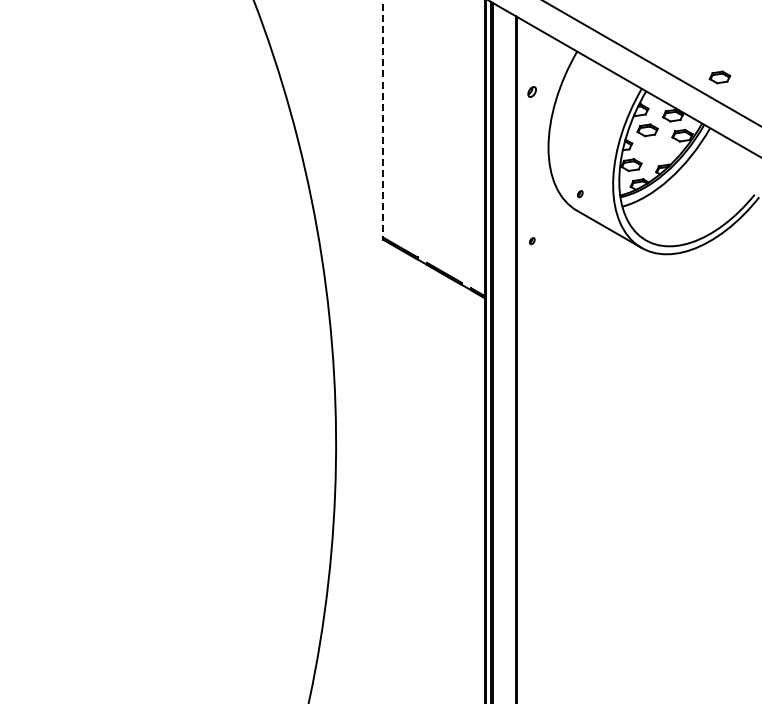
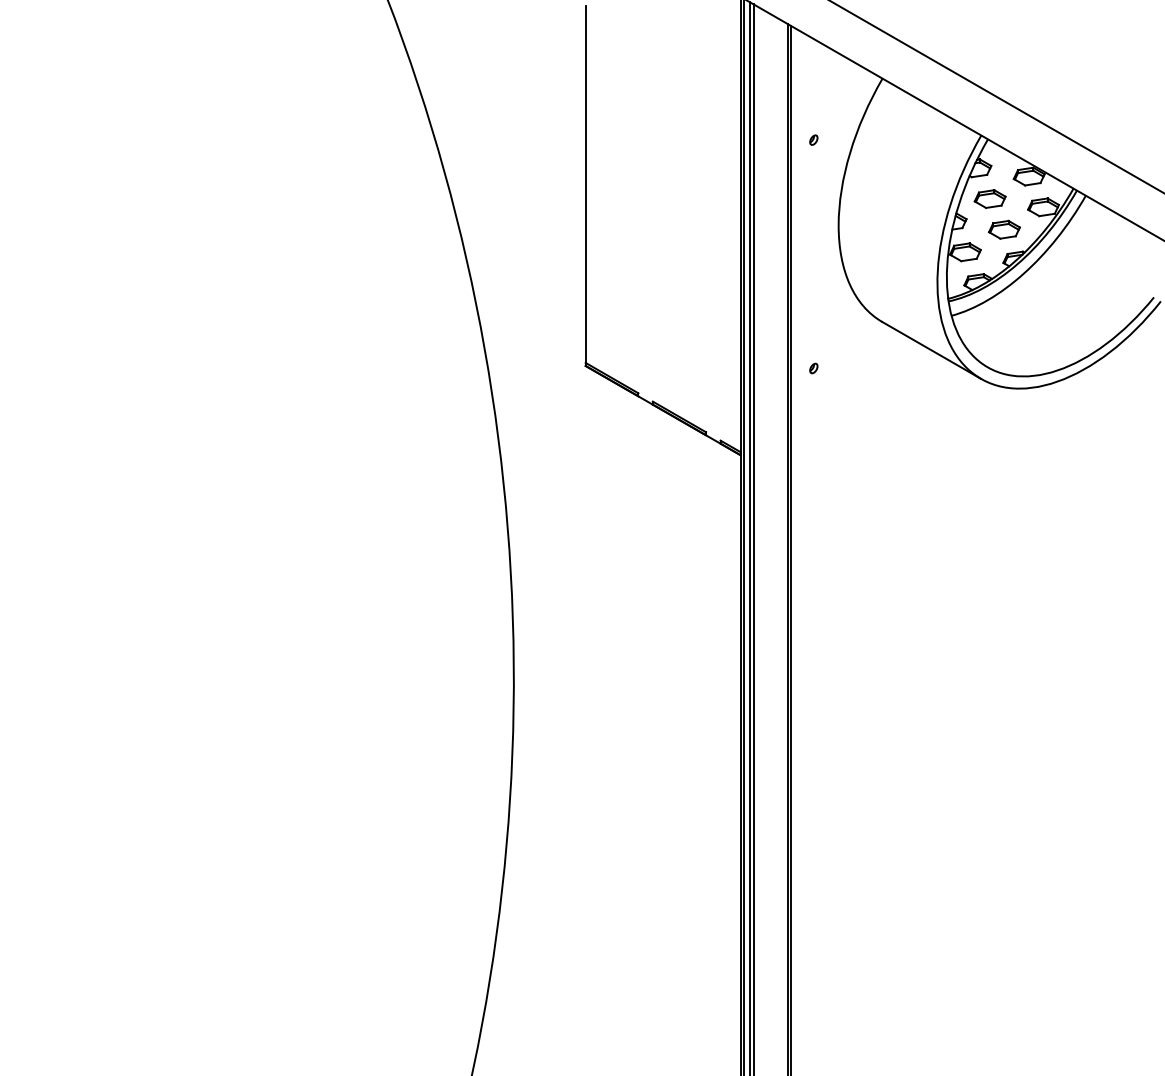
part: (719, 77) -> (1003, 229), moved
part: (532, 91) -> (814, 139), size x0.62
line: (383, 121) -> (586, 185), dashed -> solid
part: (580, 194) -> (887, 297), removed

